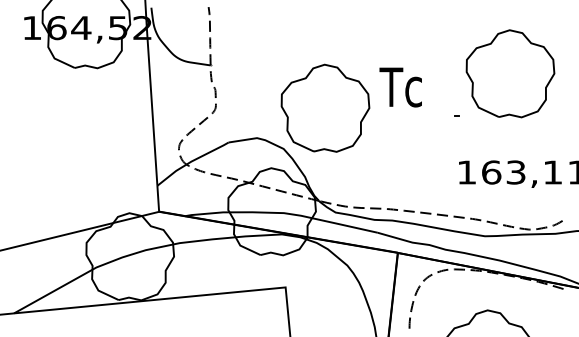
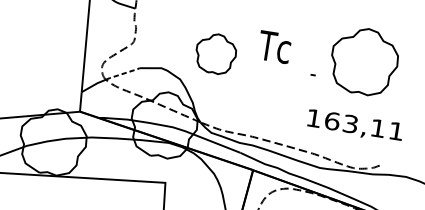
part: (510, 73) -> (364, 61), moved
part: (325, 107) -> (216, 53), size x0.6
line: (207, 153) -> (122, 73), solid -> dashed

